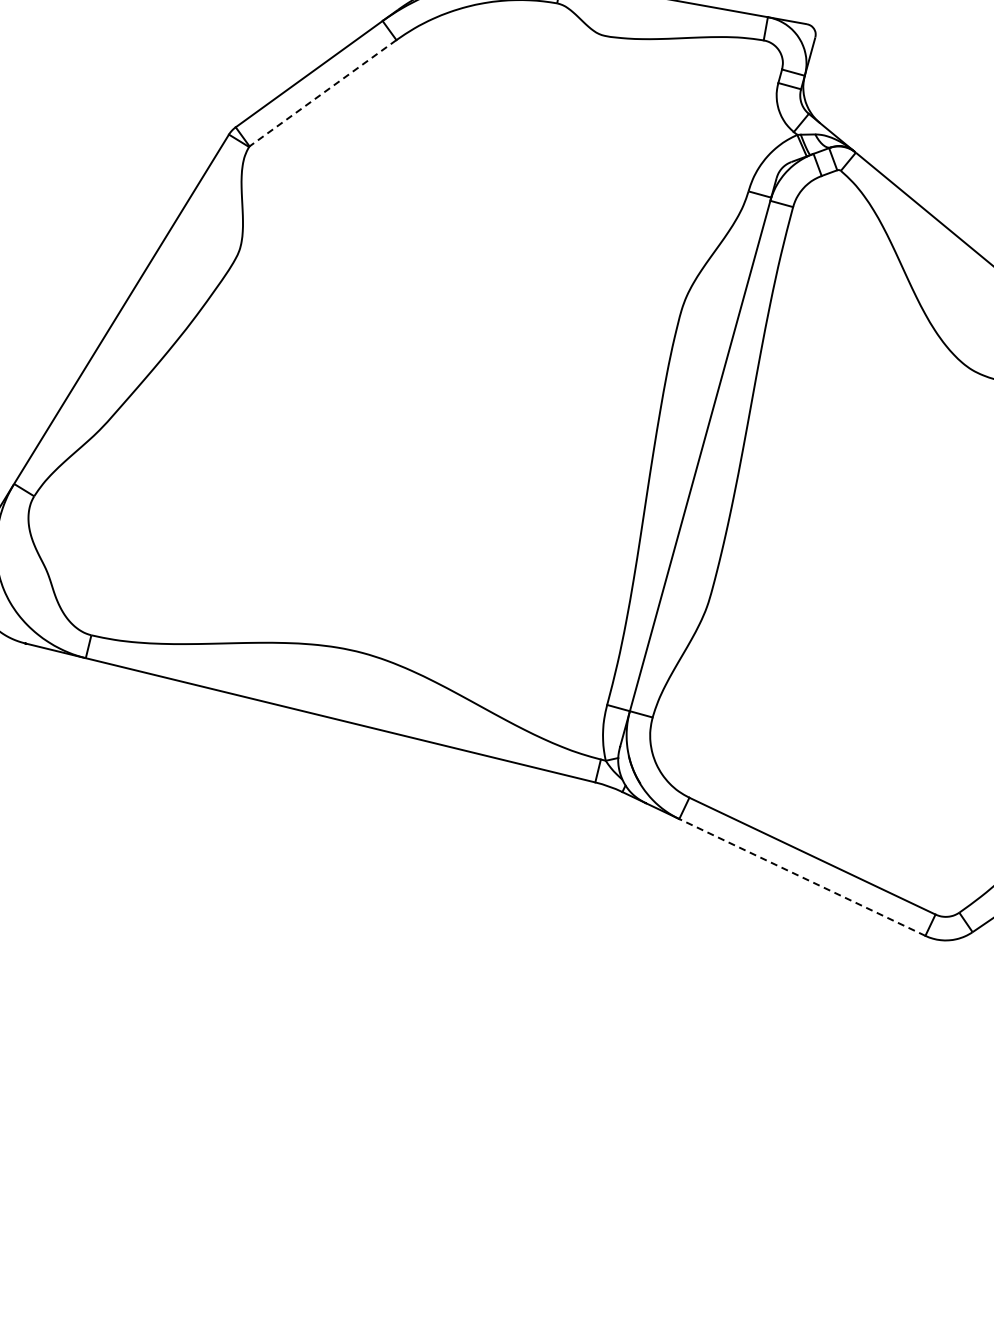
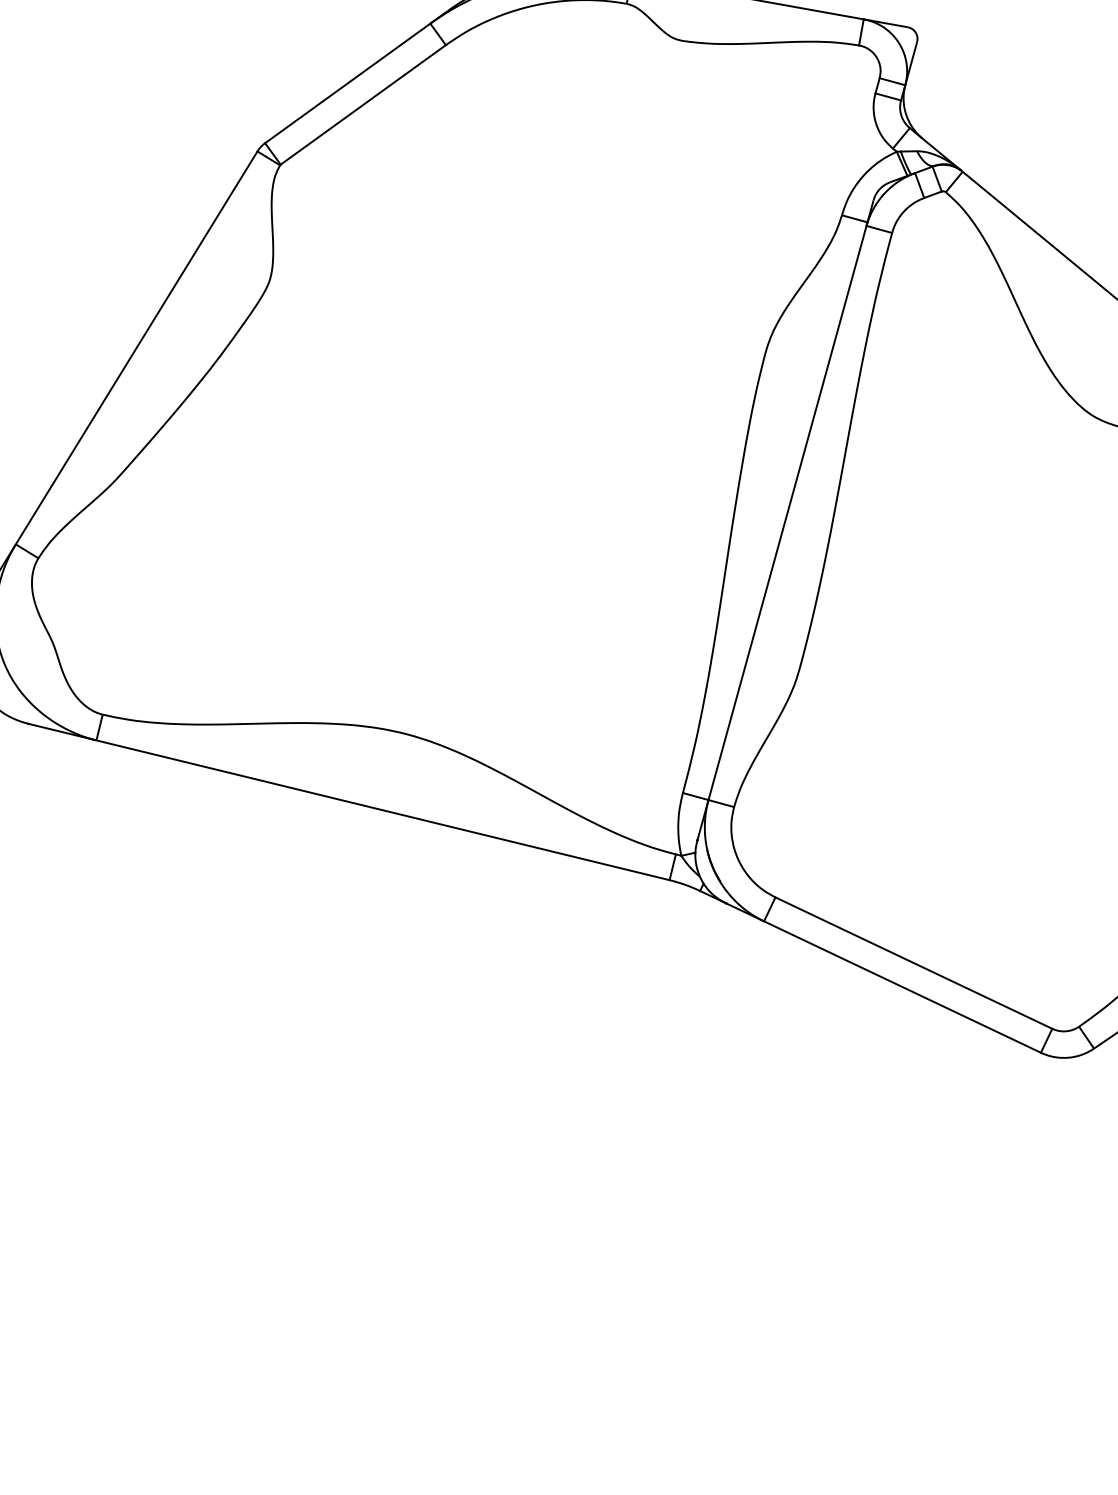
line: (323, 93) -> (363, 105), dashed -> solid
line: (801, 877) -> (901, 987), dashed -> solid

